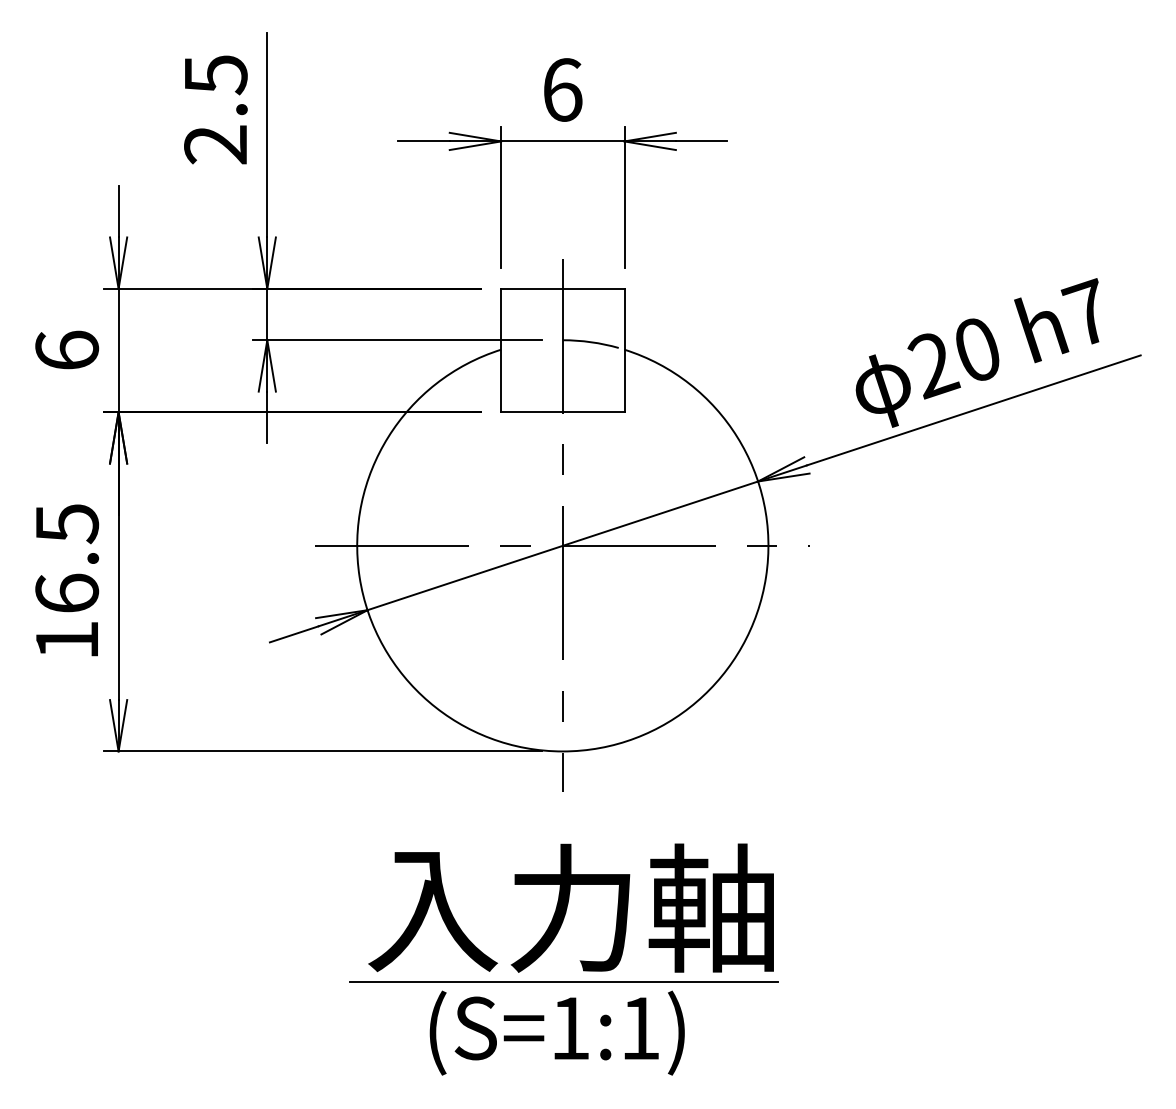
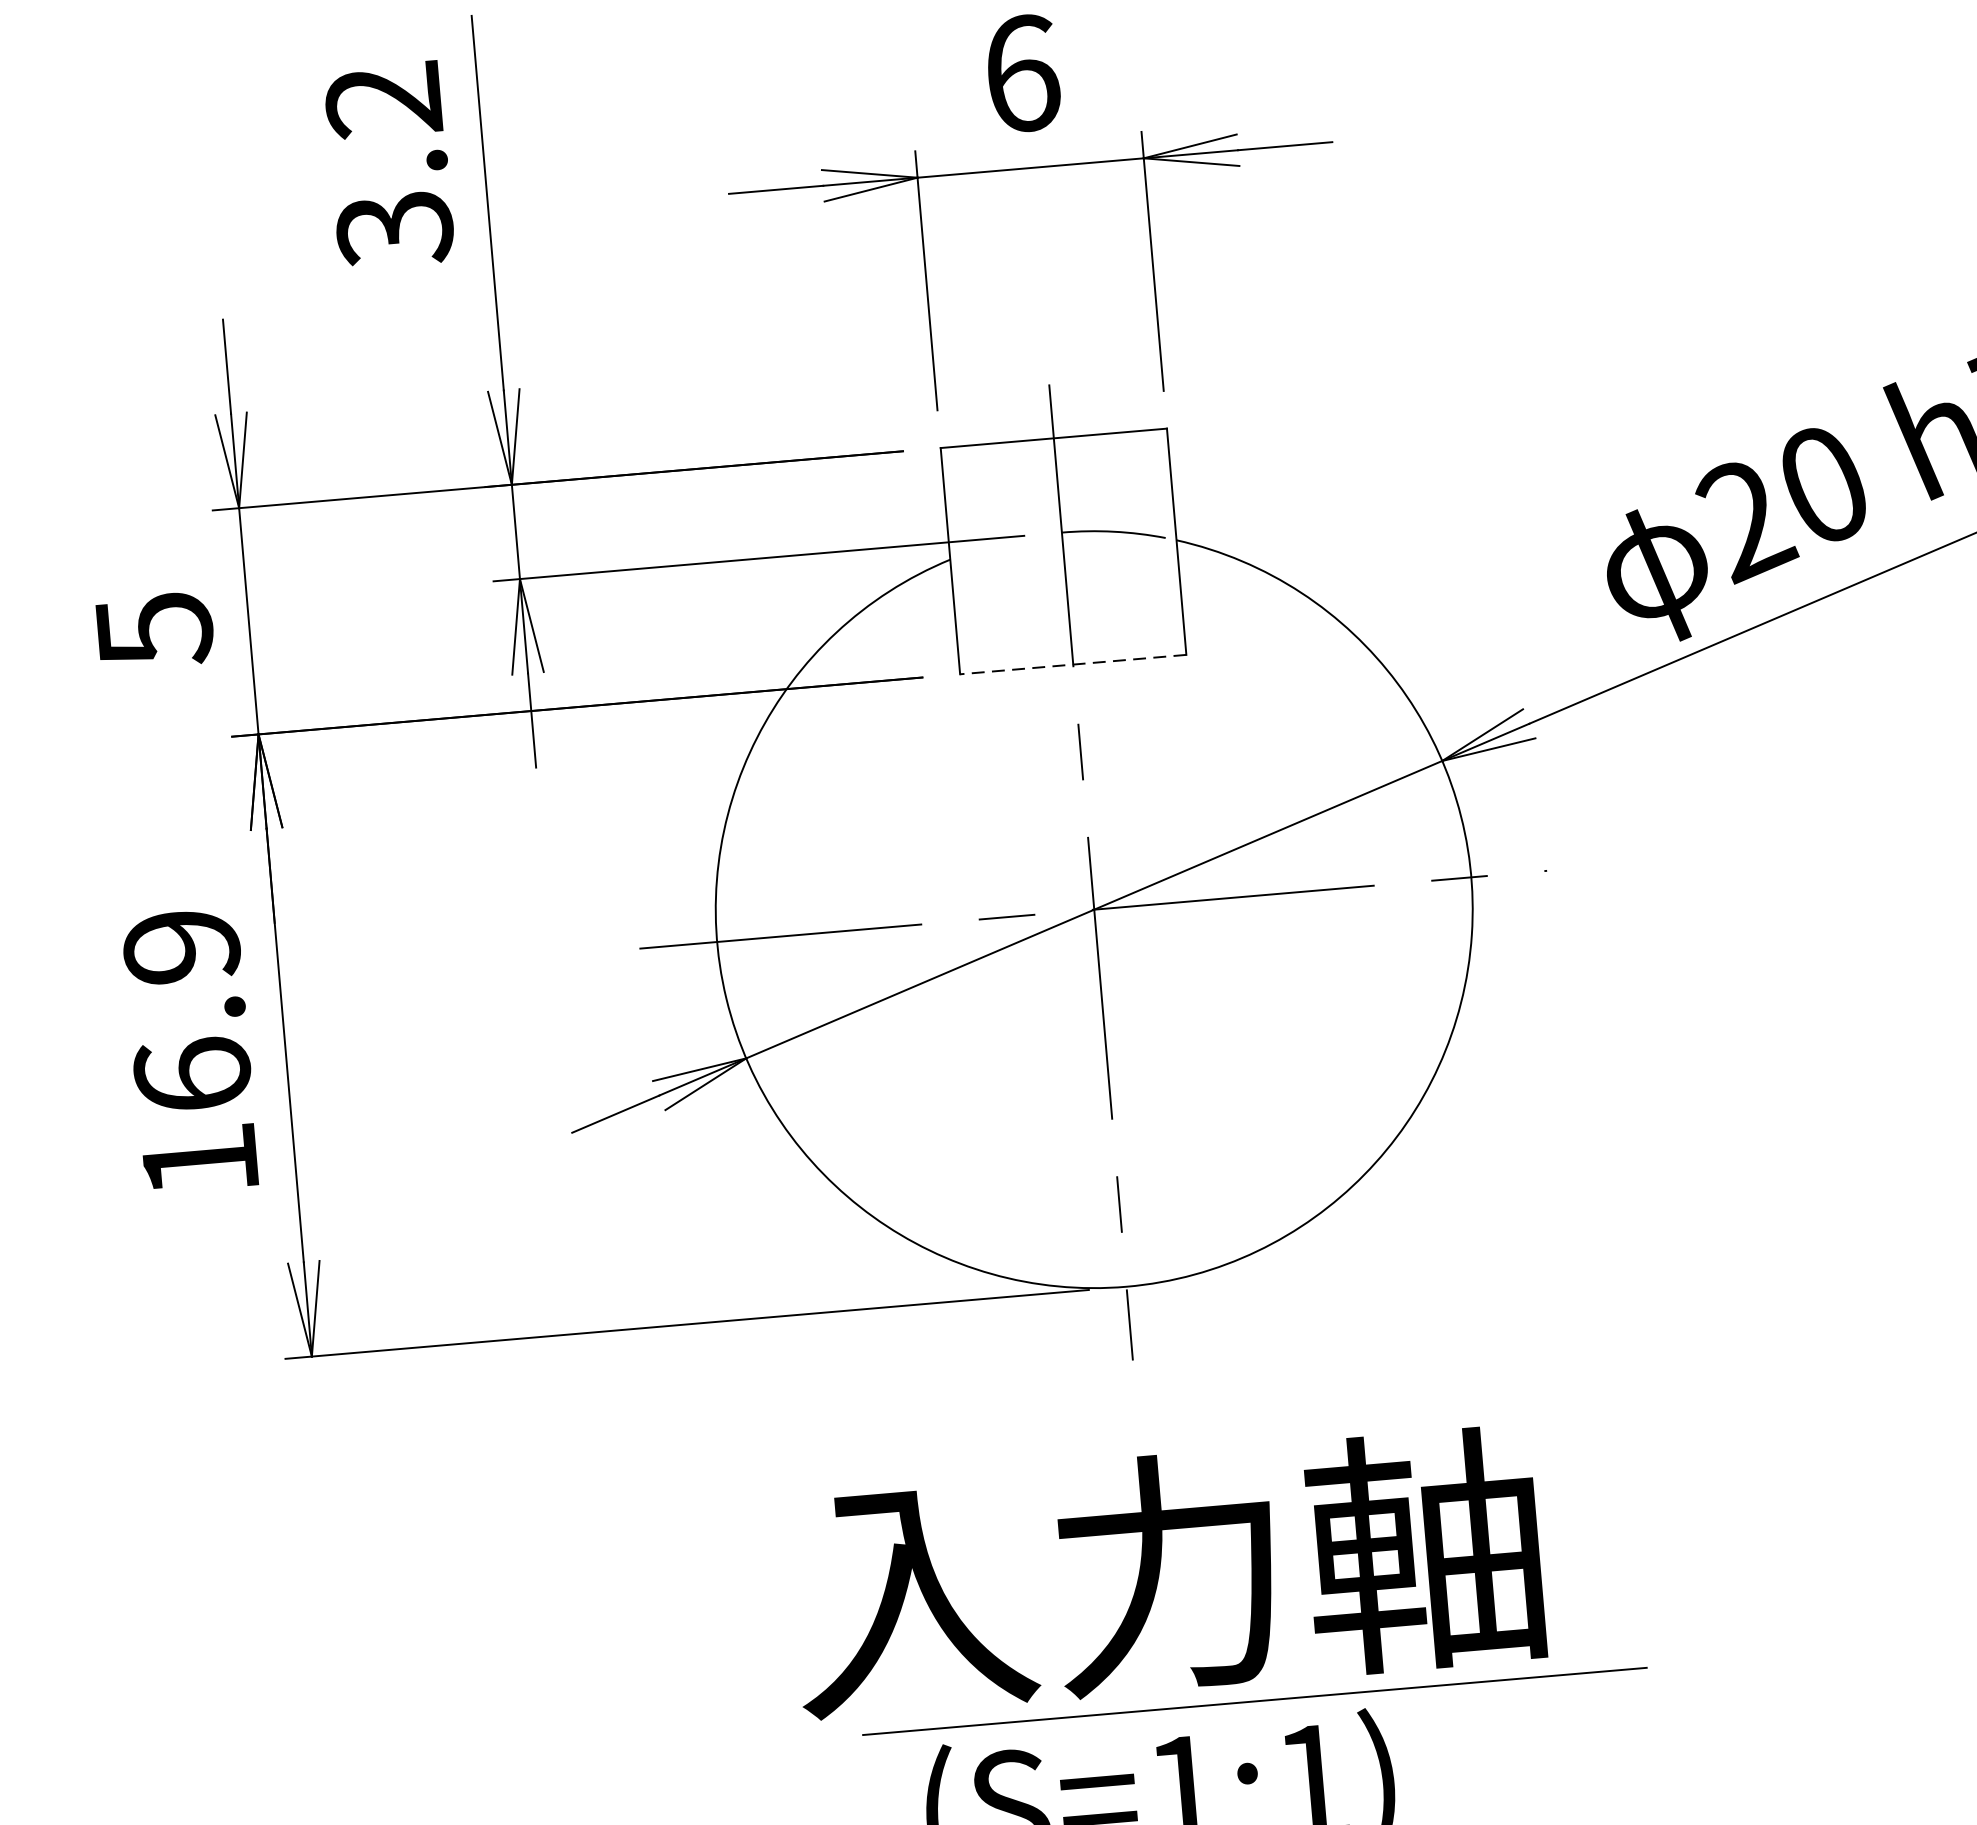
text: (215, 110) -> (388, 165), 2.5 -> 3.2
text: (67, 350) -> (155, 629), 6 -> 5
line: (562, 412) -> (1072, 665), solid -> dashed
text: (67, 524) -> (182, 948), 16.5 -> 16.9
line: (563, 981) -> (1253, 1700), moved

